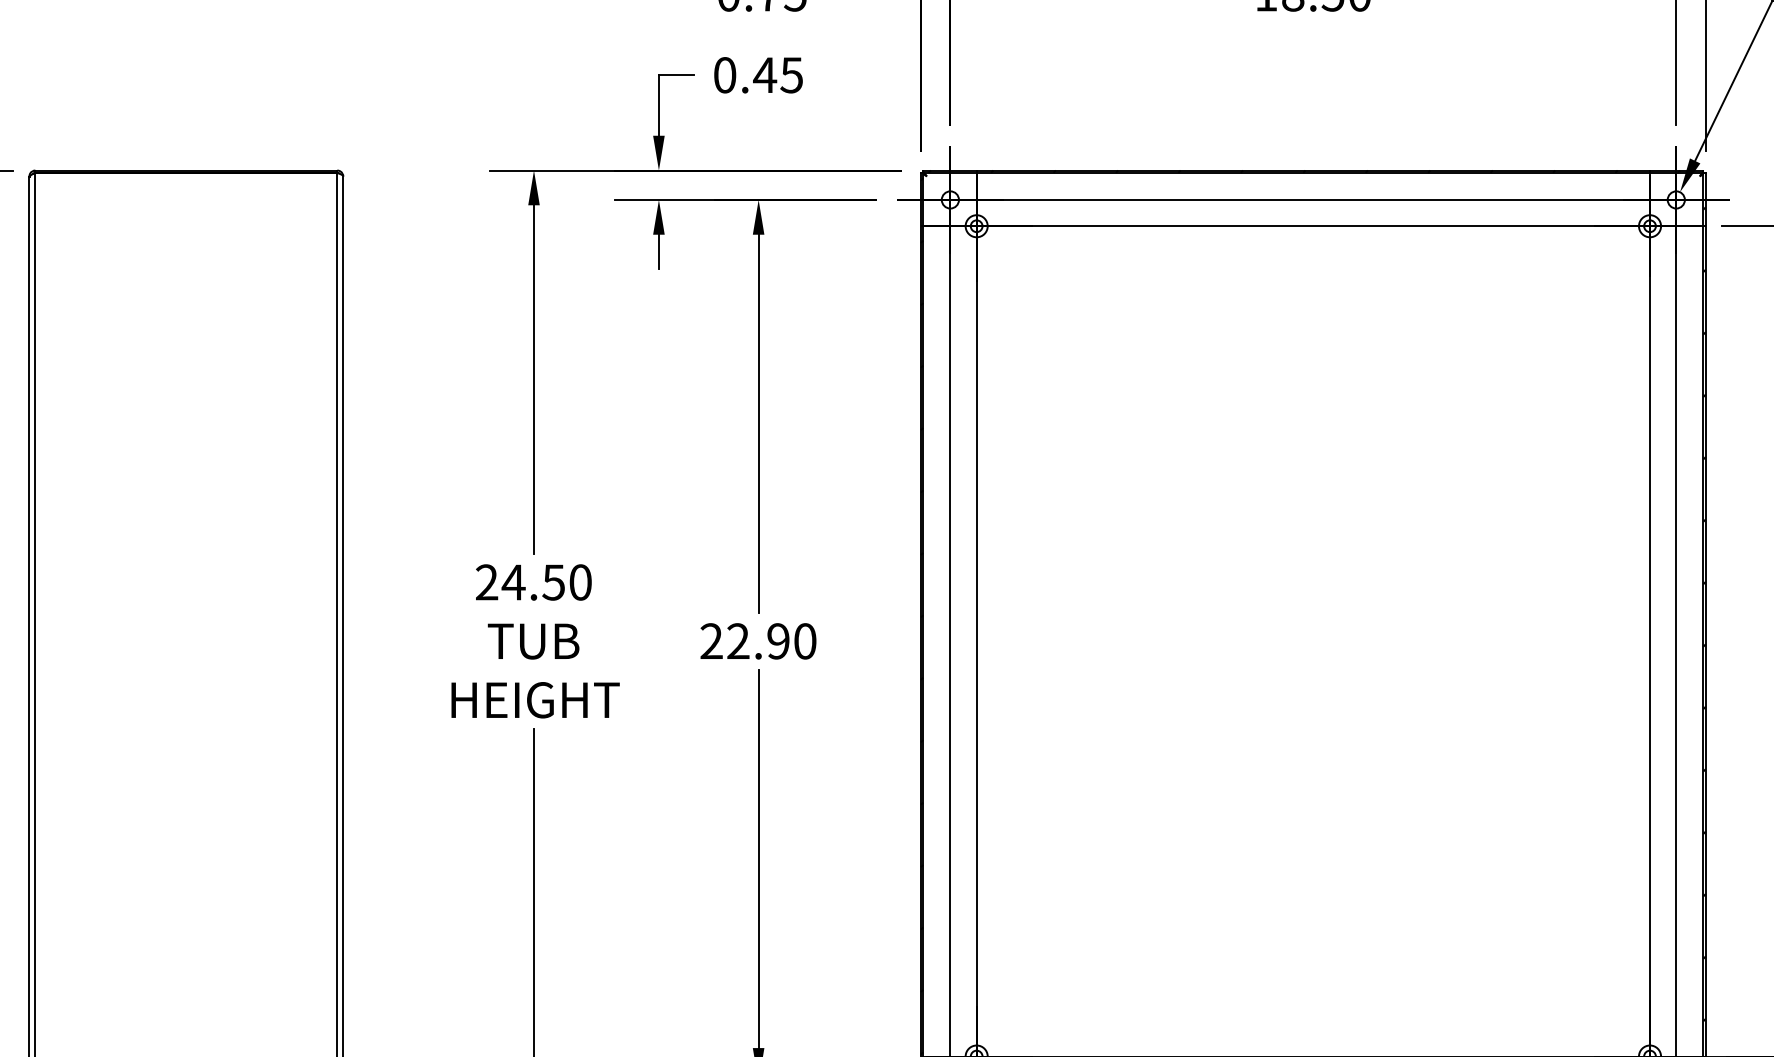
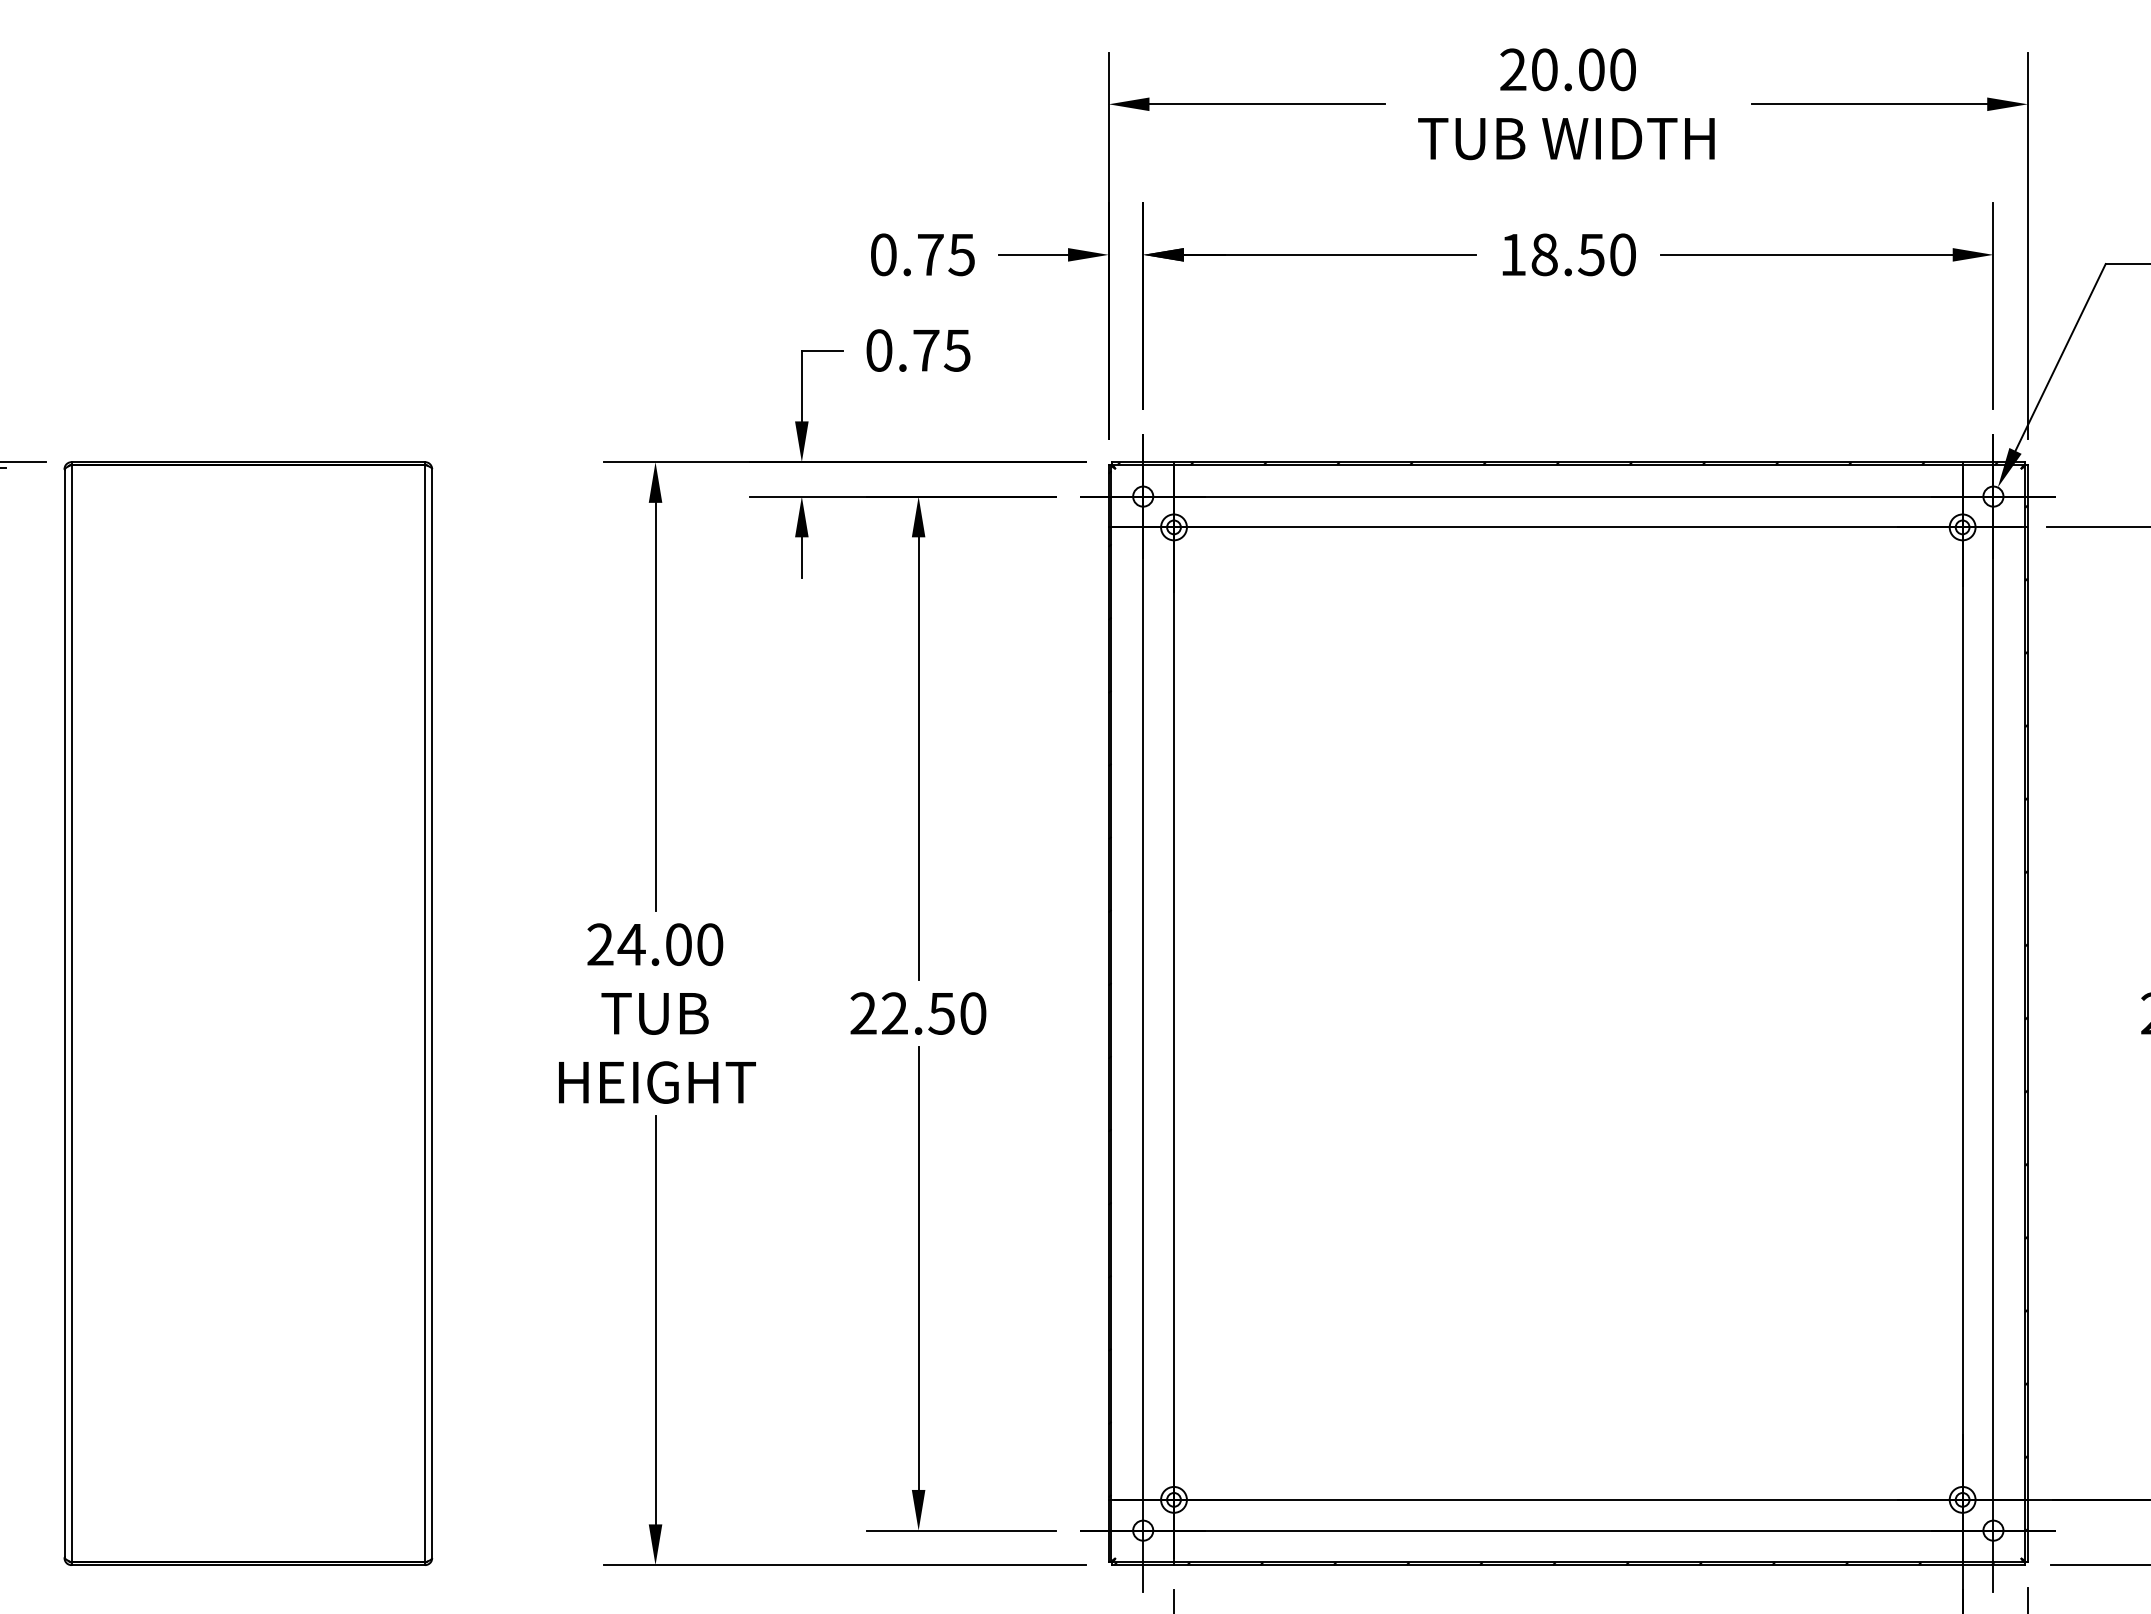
text: (765, 75) -> (926, 350), 0.45 -> 0.75
text: (553, 582) -> (678, 944), 24.50 -> 24.00
text: (778, 641) -> (941, 1013), 22.90 -> 22.50

